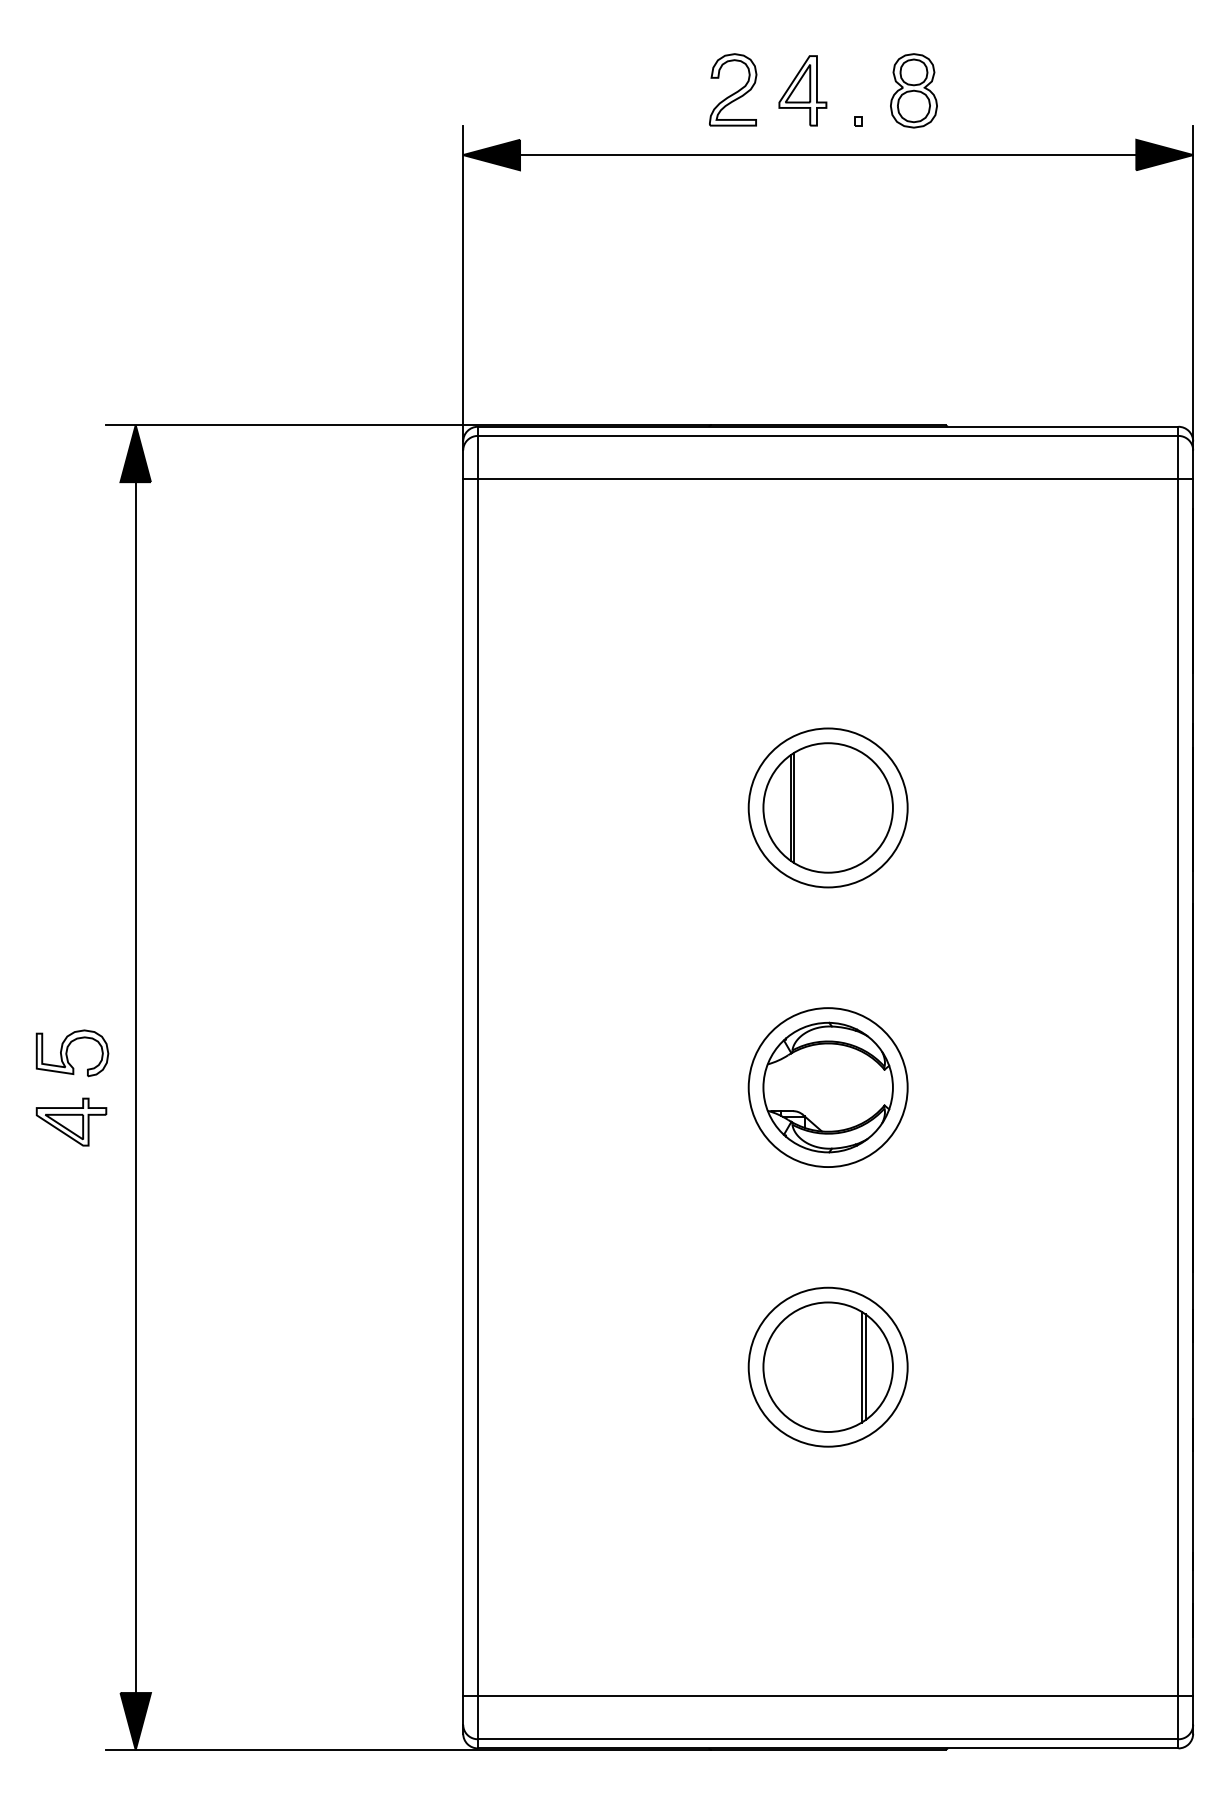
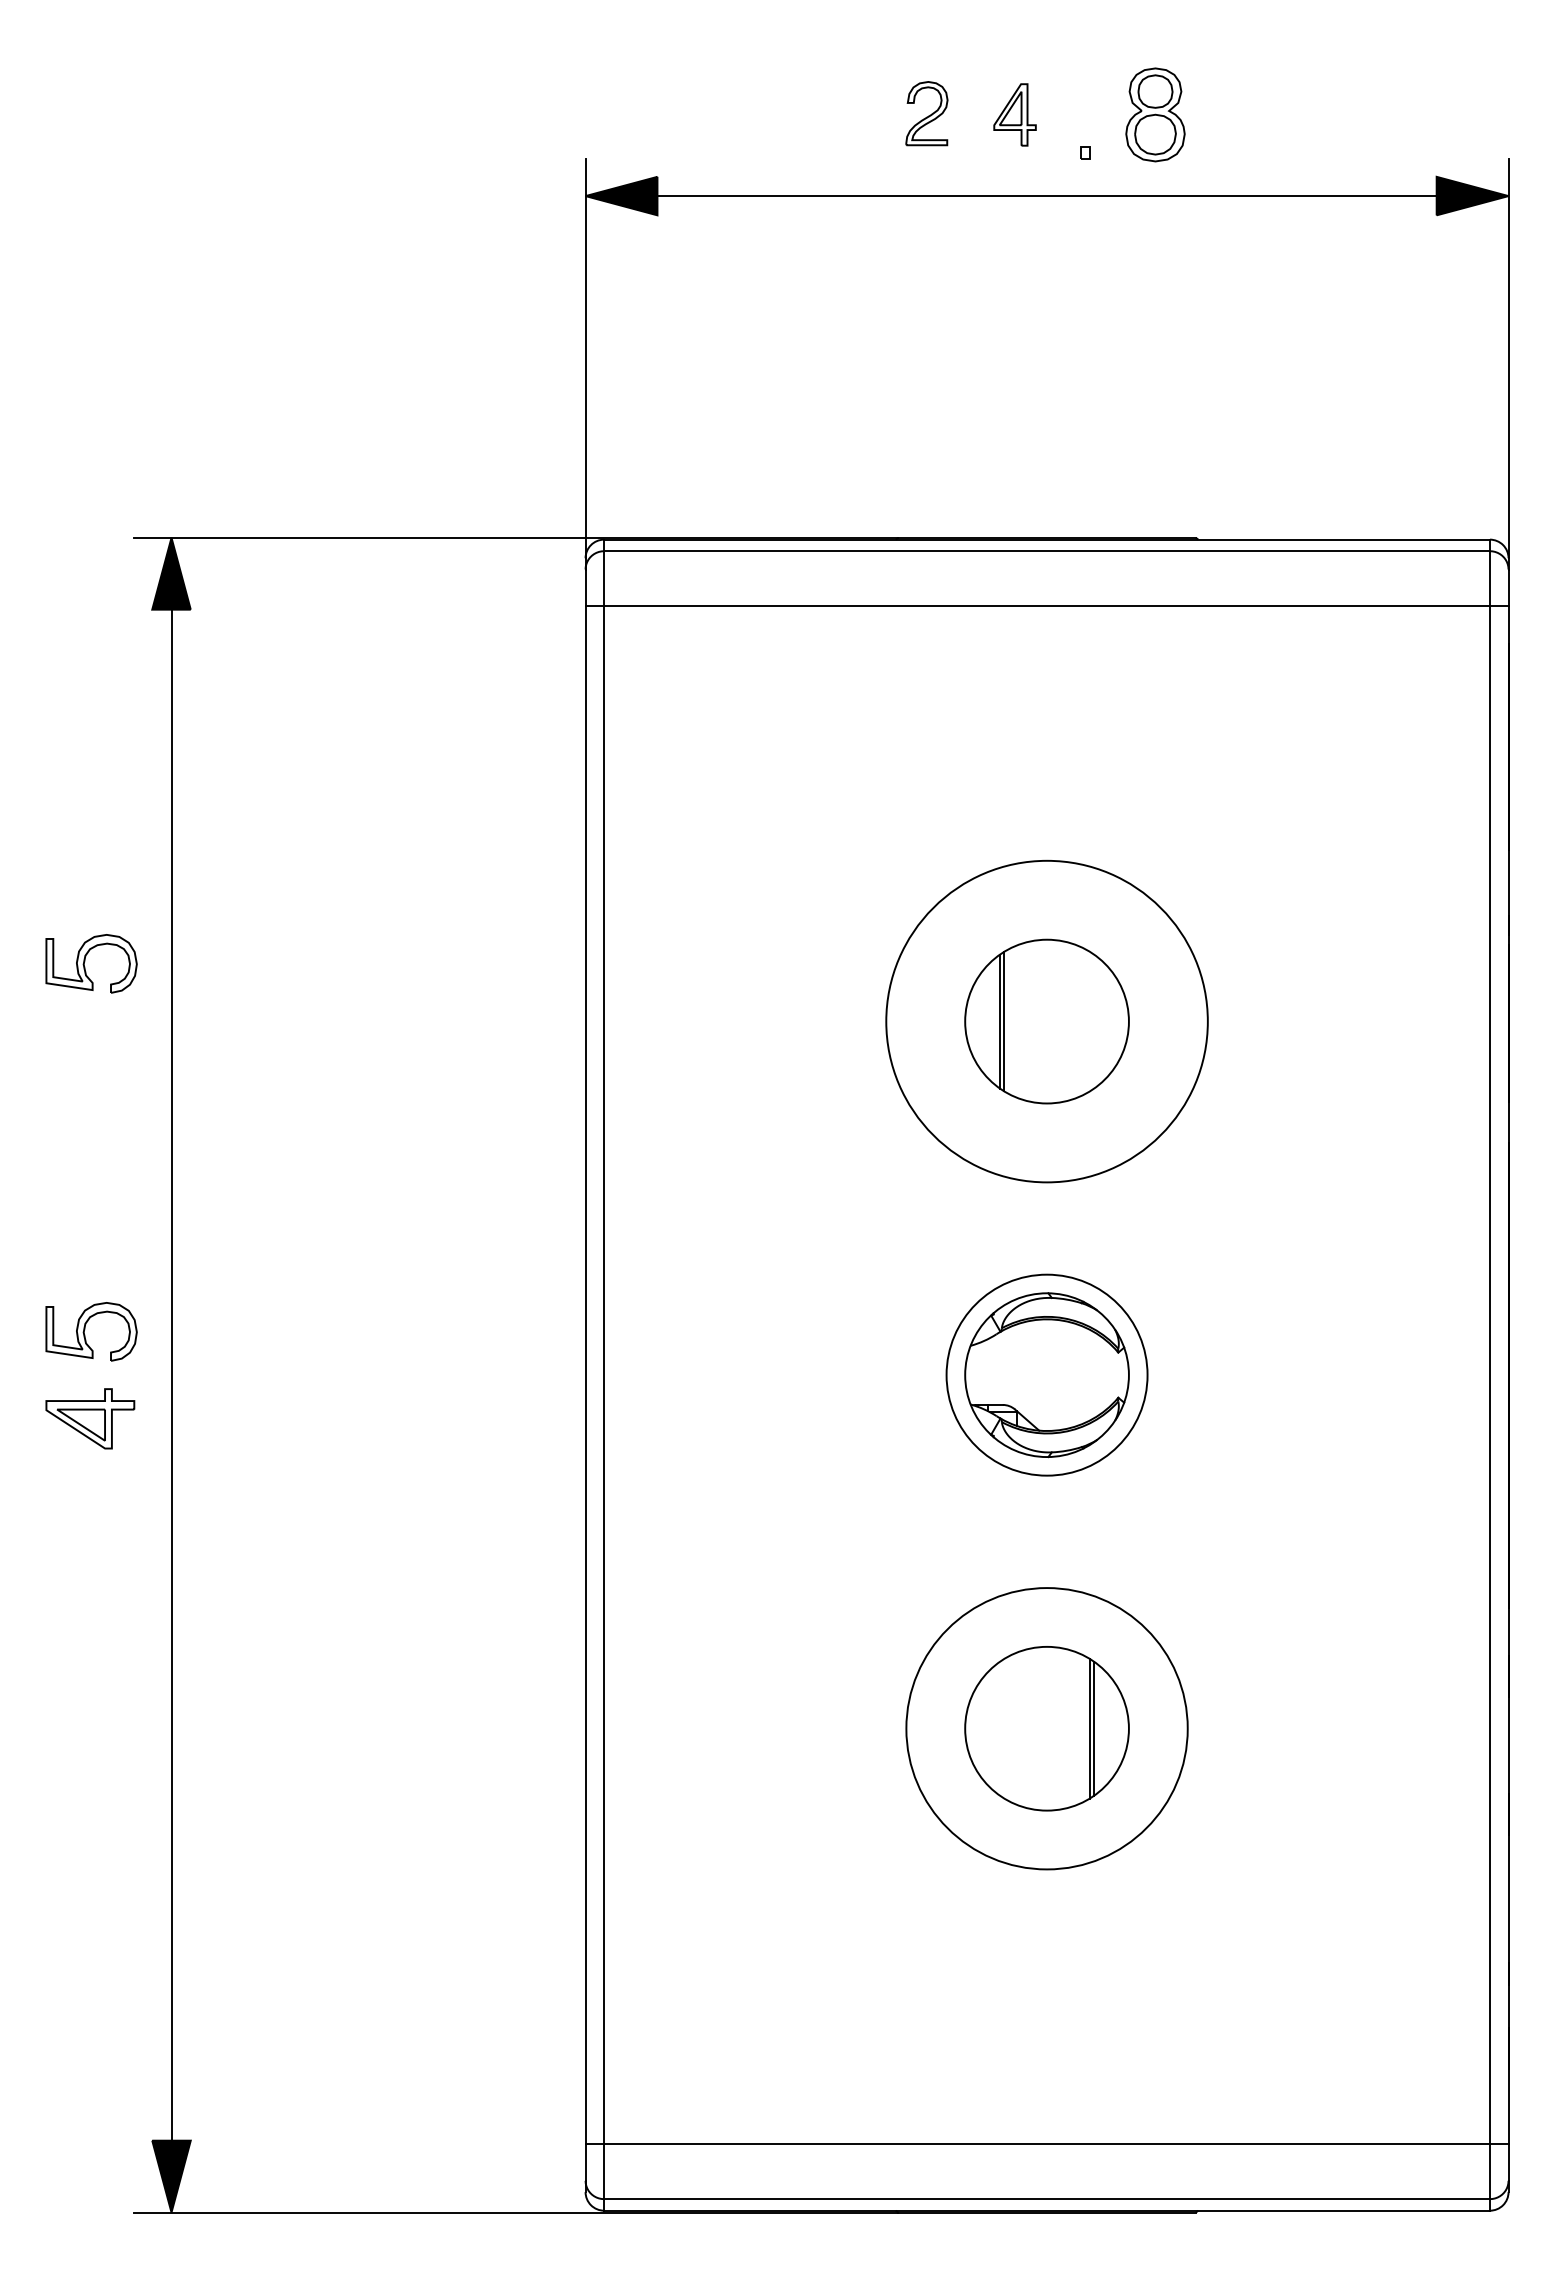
part: (732, 89) -> (926, 113), size x0.7
part: (802, 90) -> (1014, 114), size x0.7
part: (67, 760) -> (85, 961), added
circle: (827, 807) -> (1046, 1021), size x1.6
circle: (827, 1367) -> (1046, 1728), size x1.4

